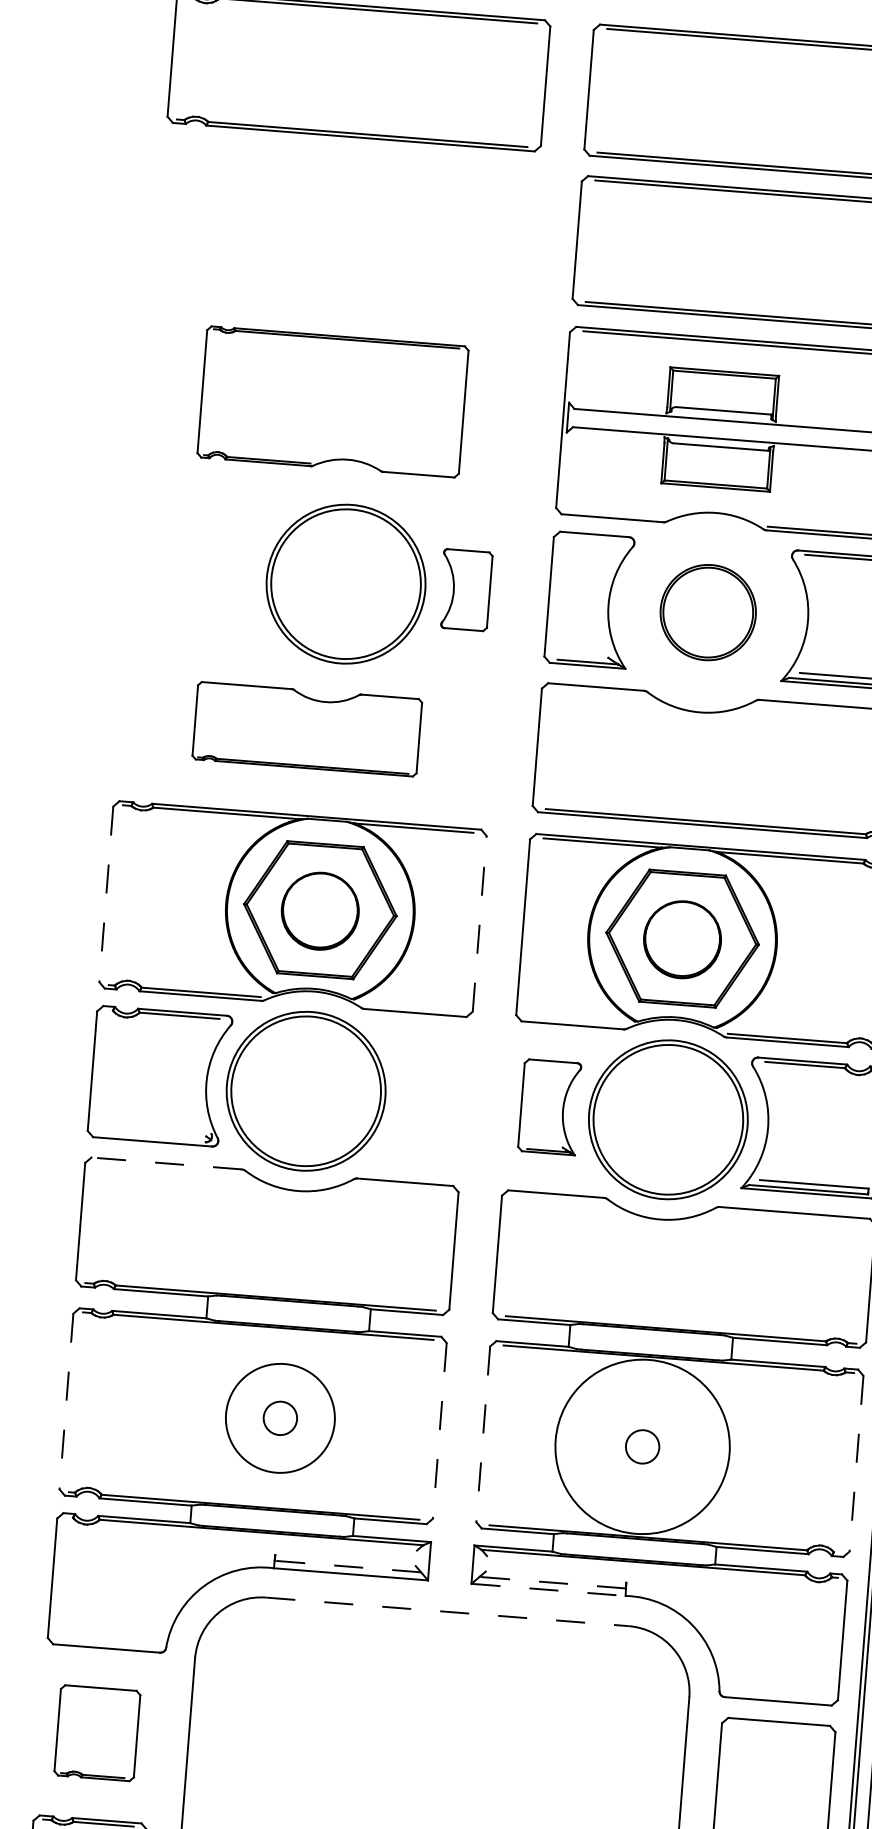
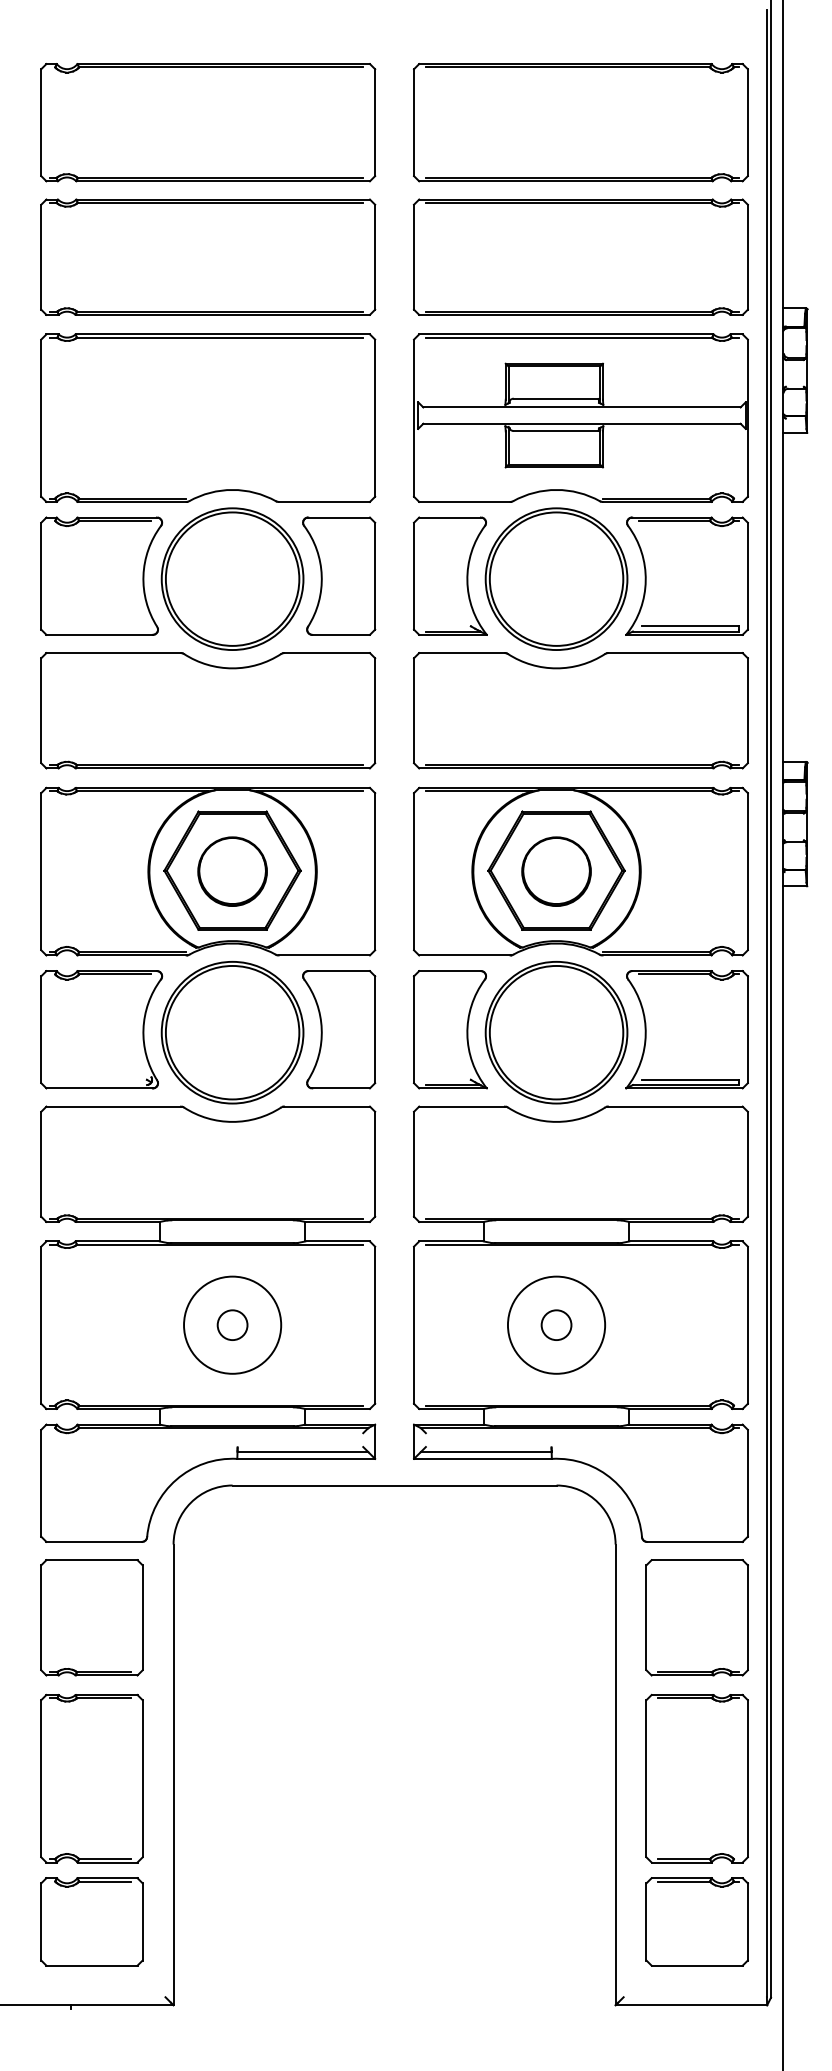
part: (347, 221) -> (208, 256), added
part: (333, 401) -> (208, 417), size x1.43
part: (199, 568) -> (101, 575), added
part: (465, 589) -> (339, 575), size x1.67
part: (708, 611) -> (556, 578), size x1.67
part: (307, 728) -> (208, 710), size x1.67
line: (106, 894) -> (41, 871), dashed -> solid
line: (480, 923) -> (375, 871), dashed -> solid
part: (425, 1097) -> (339, 1029), added
part: (550, 1106) -> (450, 1029), size x1.43
line: (166, 1163) -> (113, 1106), dashed -> solid
line: (66, 1401) -> (41, 1325), dashed -> solid
line: (440, 1431) -> (375, 1325), dashed -> solid
line: (483, 1434) -> (414, 1325), dashed -> solid
circle: (642, 1446) -> (556, 1324), size x0.62
line: (856, 1464) -> (747, 1325), dashed -> solid
line: (347, 1566) -> (302, 1452), dashed -> solid
line: (551, 1582) -> (485, 1452), dashed -> solid
line: (548, 1589) -> (482, 1458), dashed -> solid
line: (447, 1611) -> (394, 1485), dashed -> solid
part: (96, 1732) -> (91, 1617), size x1.43

